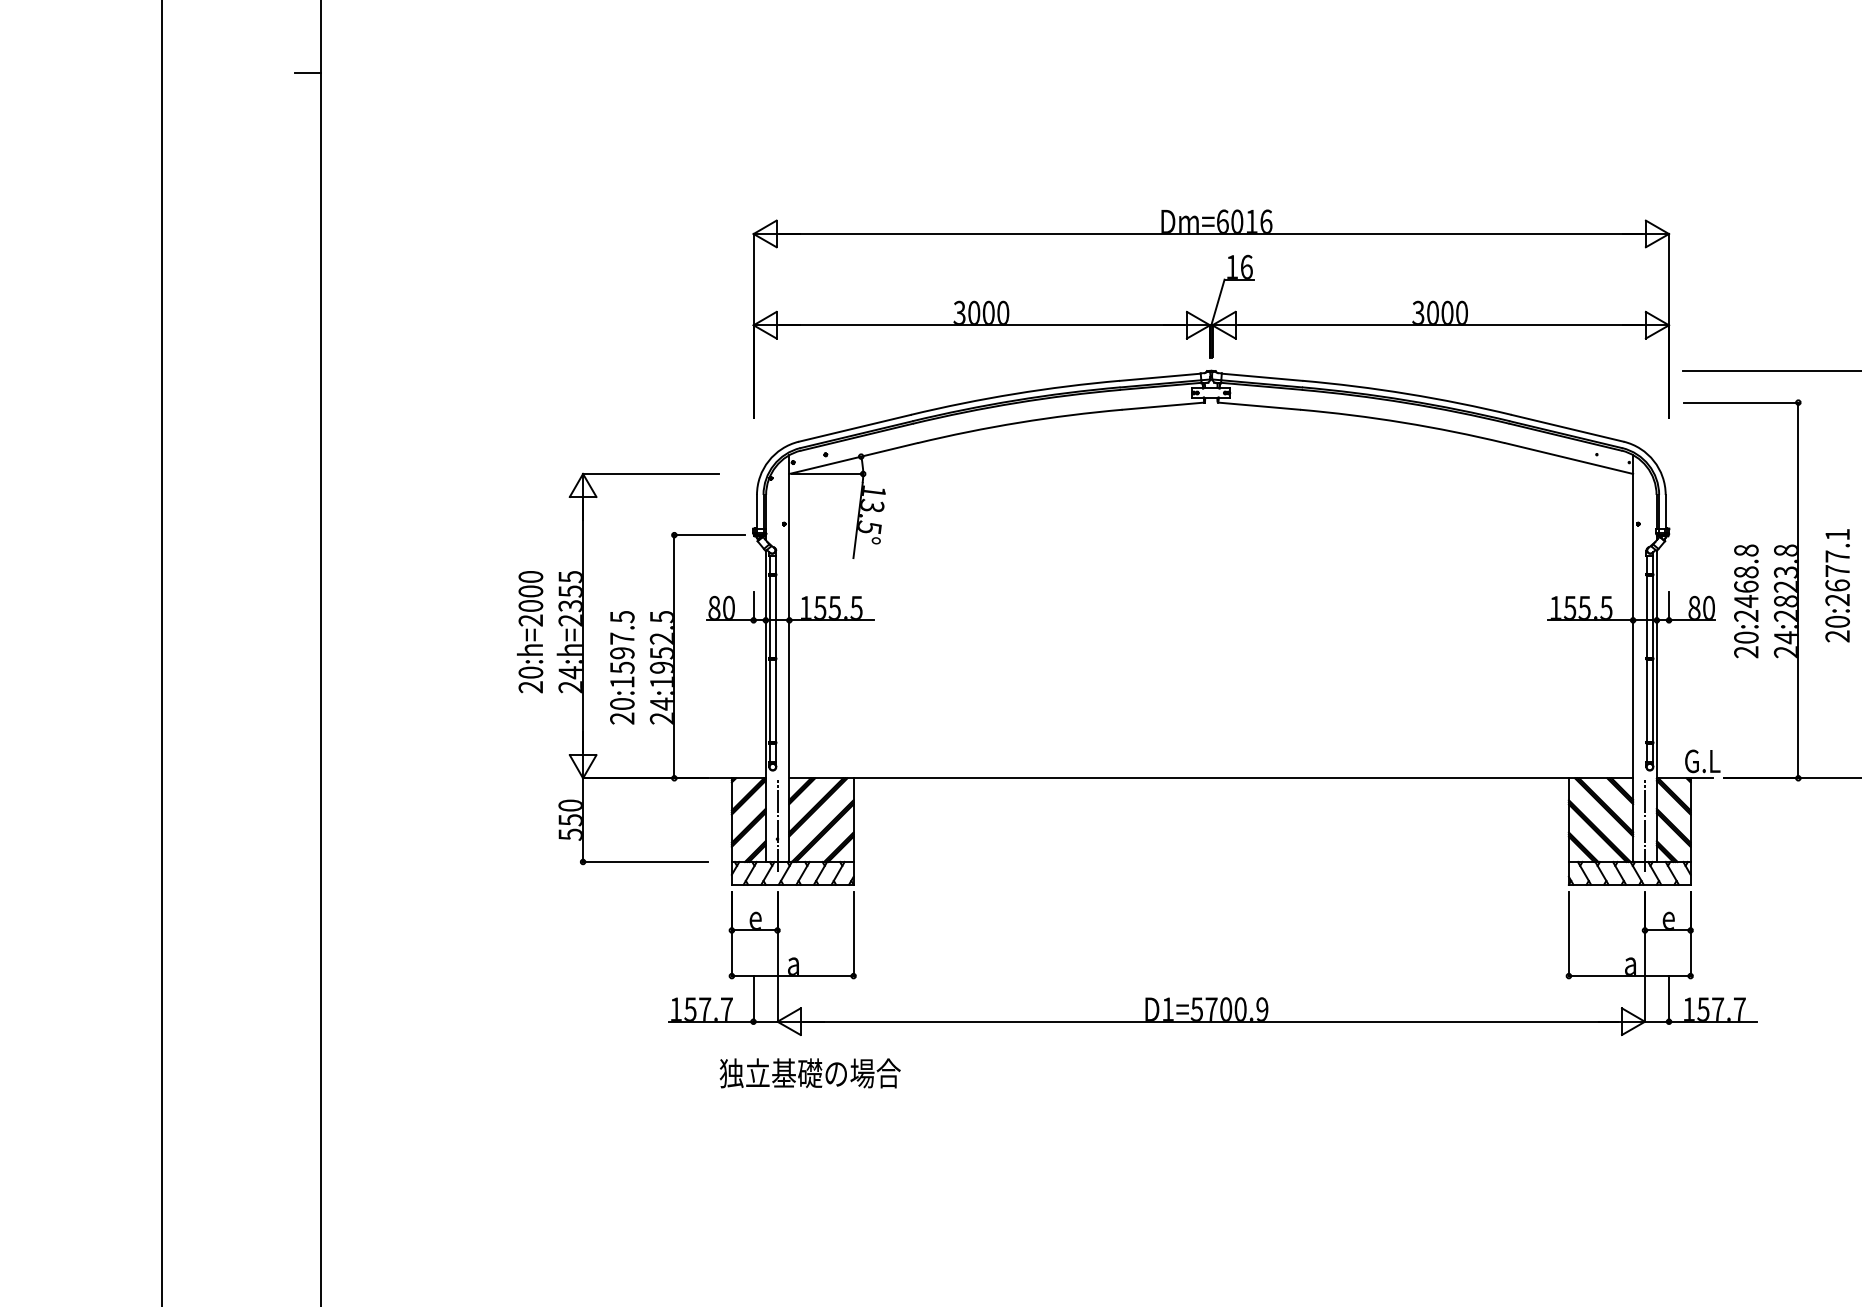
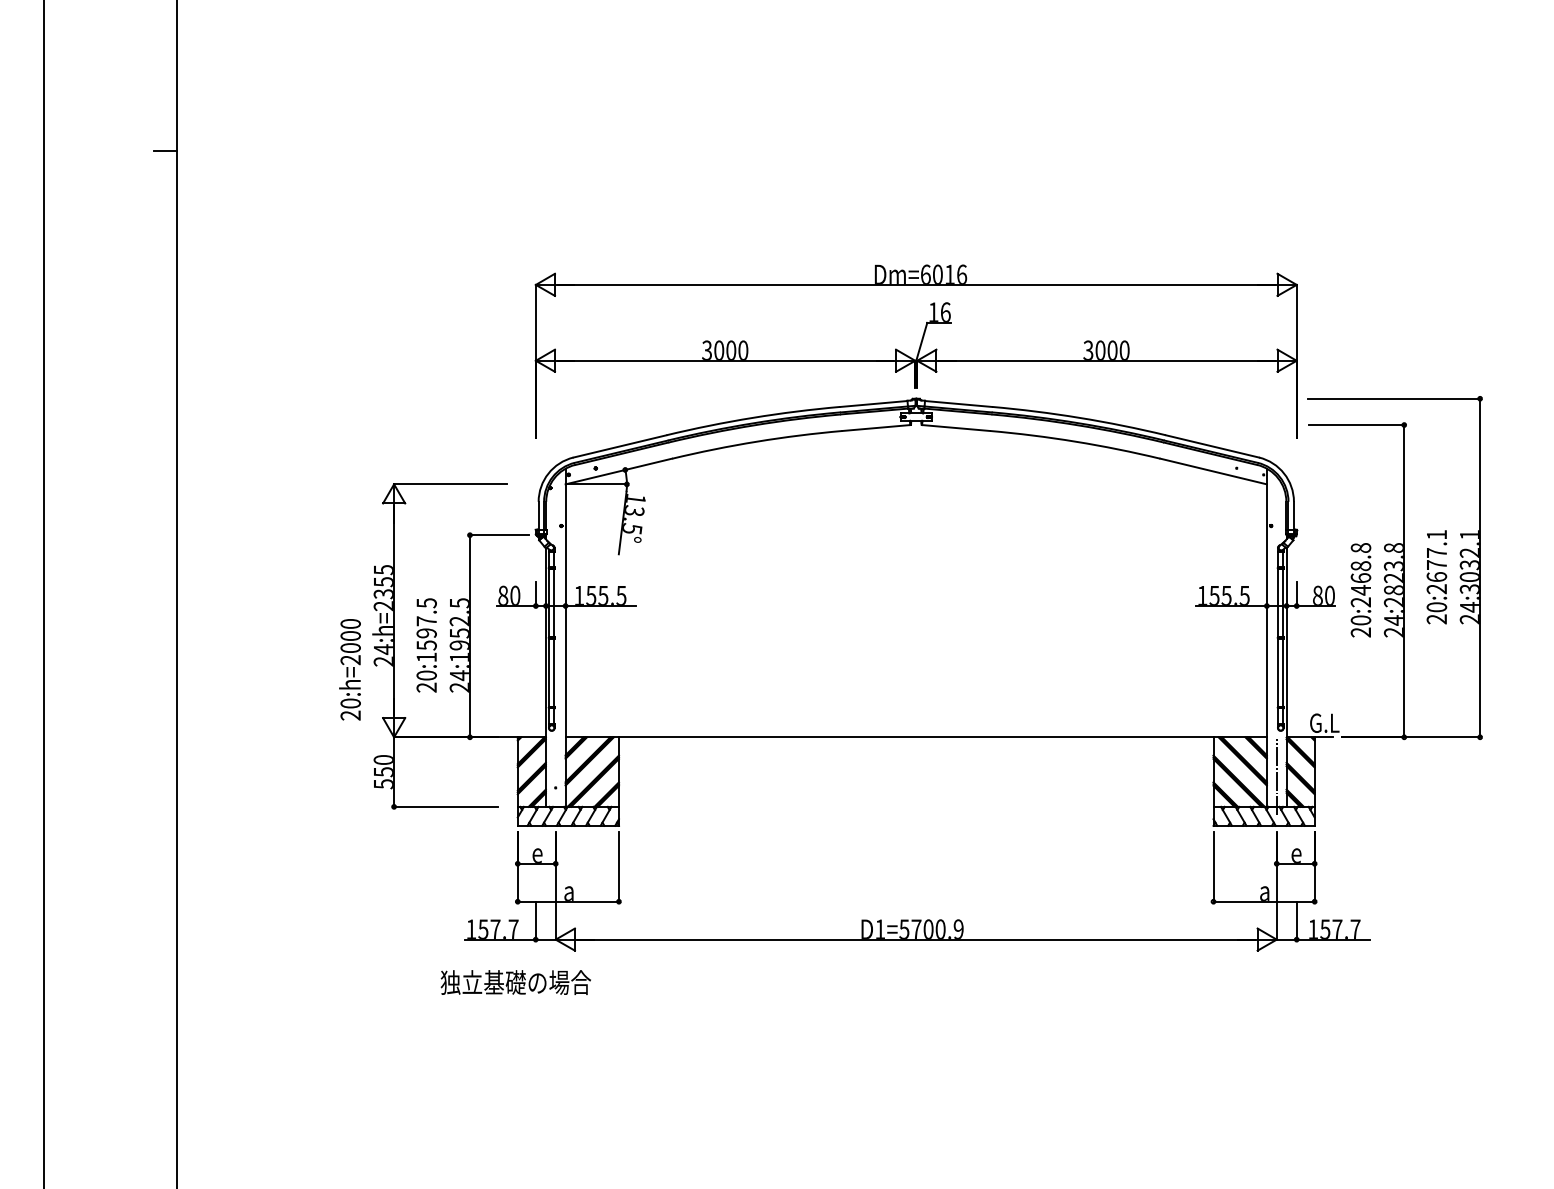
text: (529, 631) -> (349, 669), moved
line: (777, 825) -> (555, 776), removed
text: (809, 1073) -> (515, 982), moved

